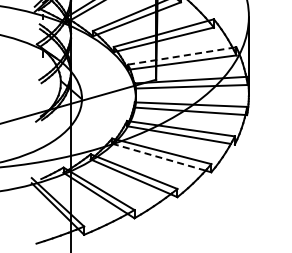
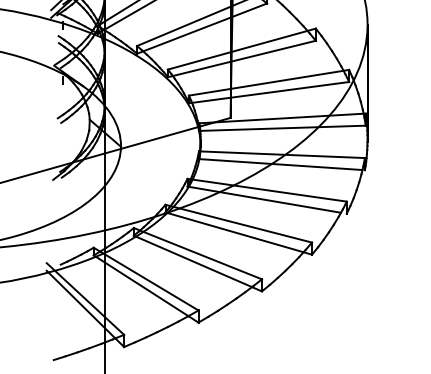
line: (182, 55) -> (269, 82), dashed -> solid
line: (158, 157) -> (233, 232), dashed -> solid

